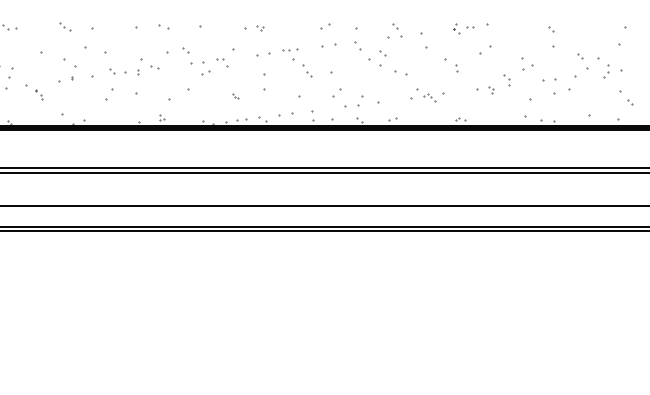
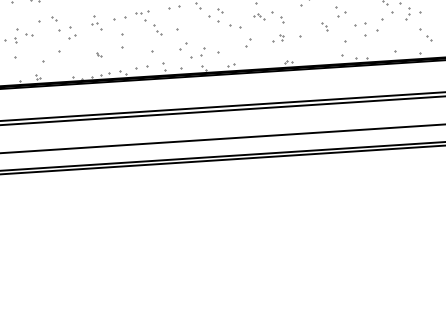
part: (222, 62) -> (96, 26), moved
part: (491, 90) -> (281, 37), moved
part: (429, 97) -> (259, 16), moved

